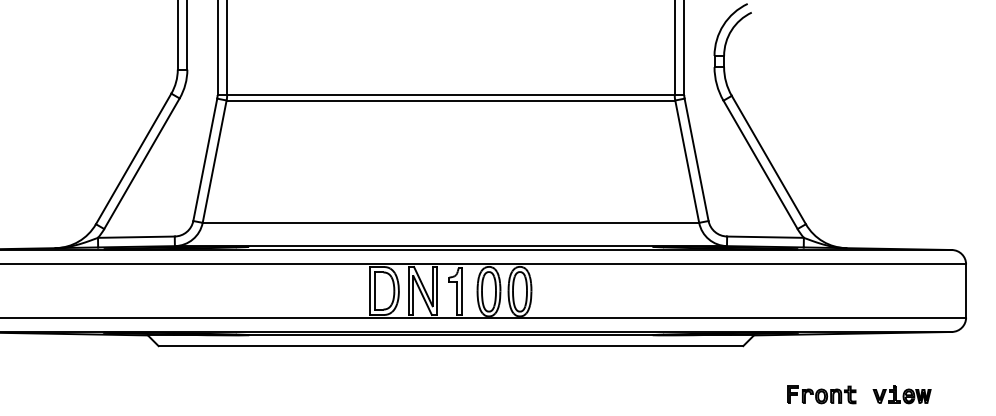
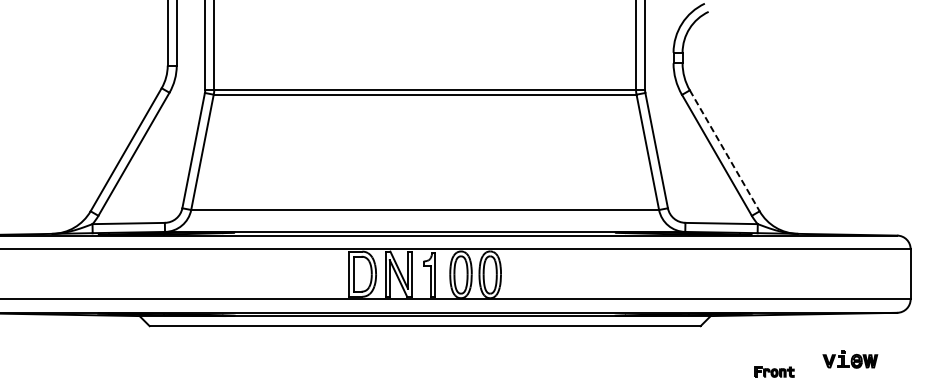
line: (769, 160) -> (725, 151), solid -> dashed
part: (821, 394) -> (774, 371), size x0.6
part: (901, 394) -> (849, 359), moved

